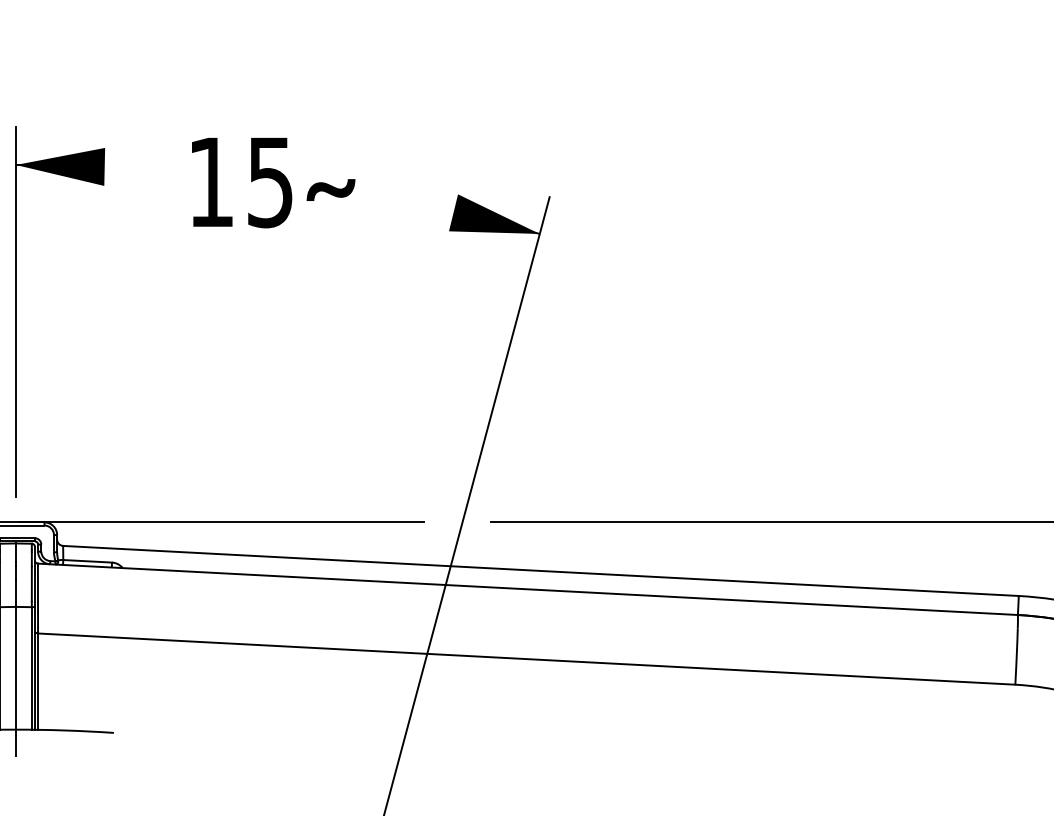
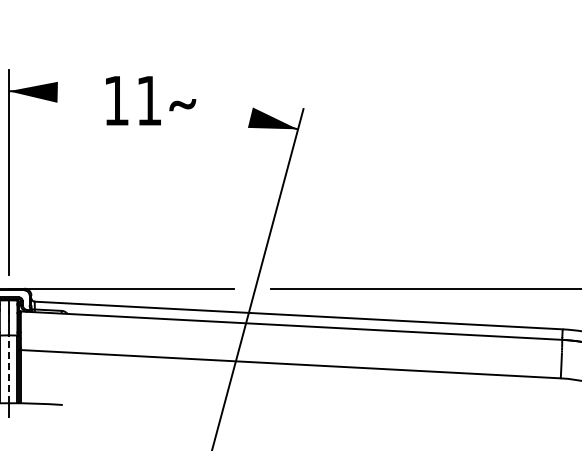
text: (270, 183) -> (149, 101), 15 -> 11
line: (15, 668) -> (8, 369), solid -> dashed

